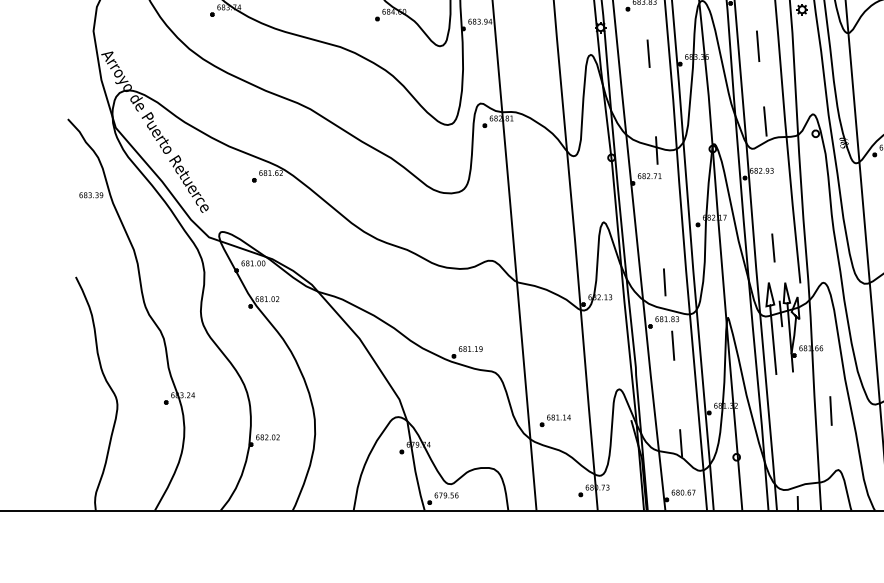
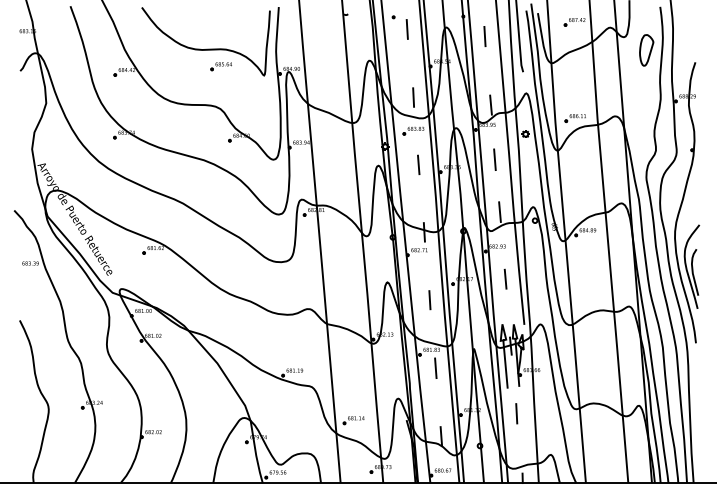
line: (773, 246) -> (505, 278), moved
line: (664, 282) -> (429, 300), moved
line: (830, 410) -> (516, 413), moved

